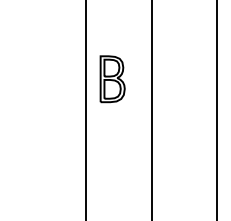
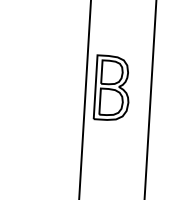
part: (112, 79) -> (112, 88), size x1.4

